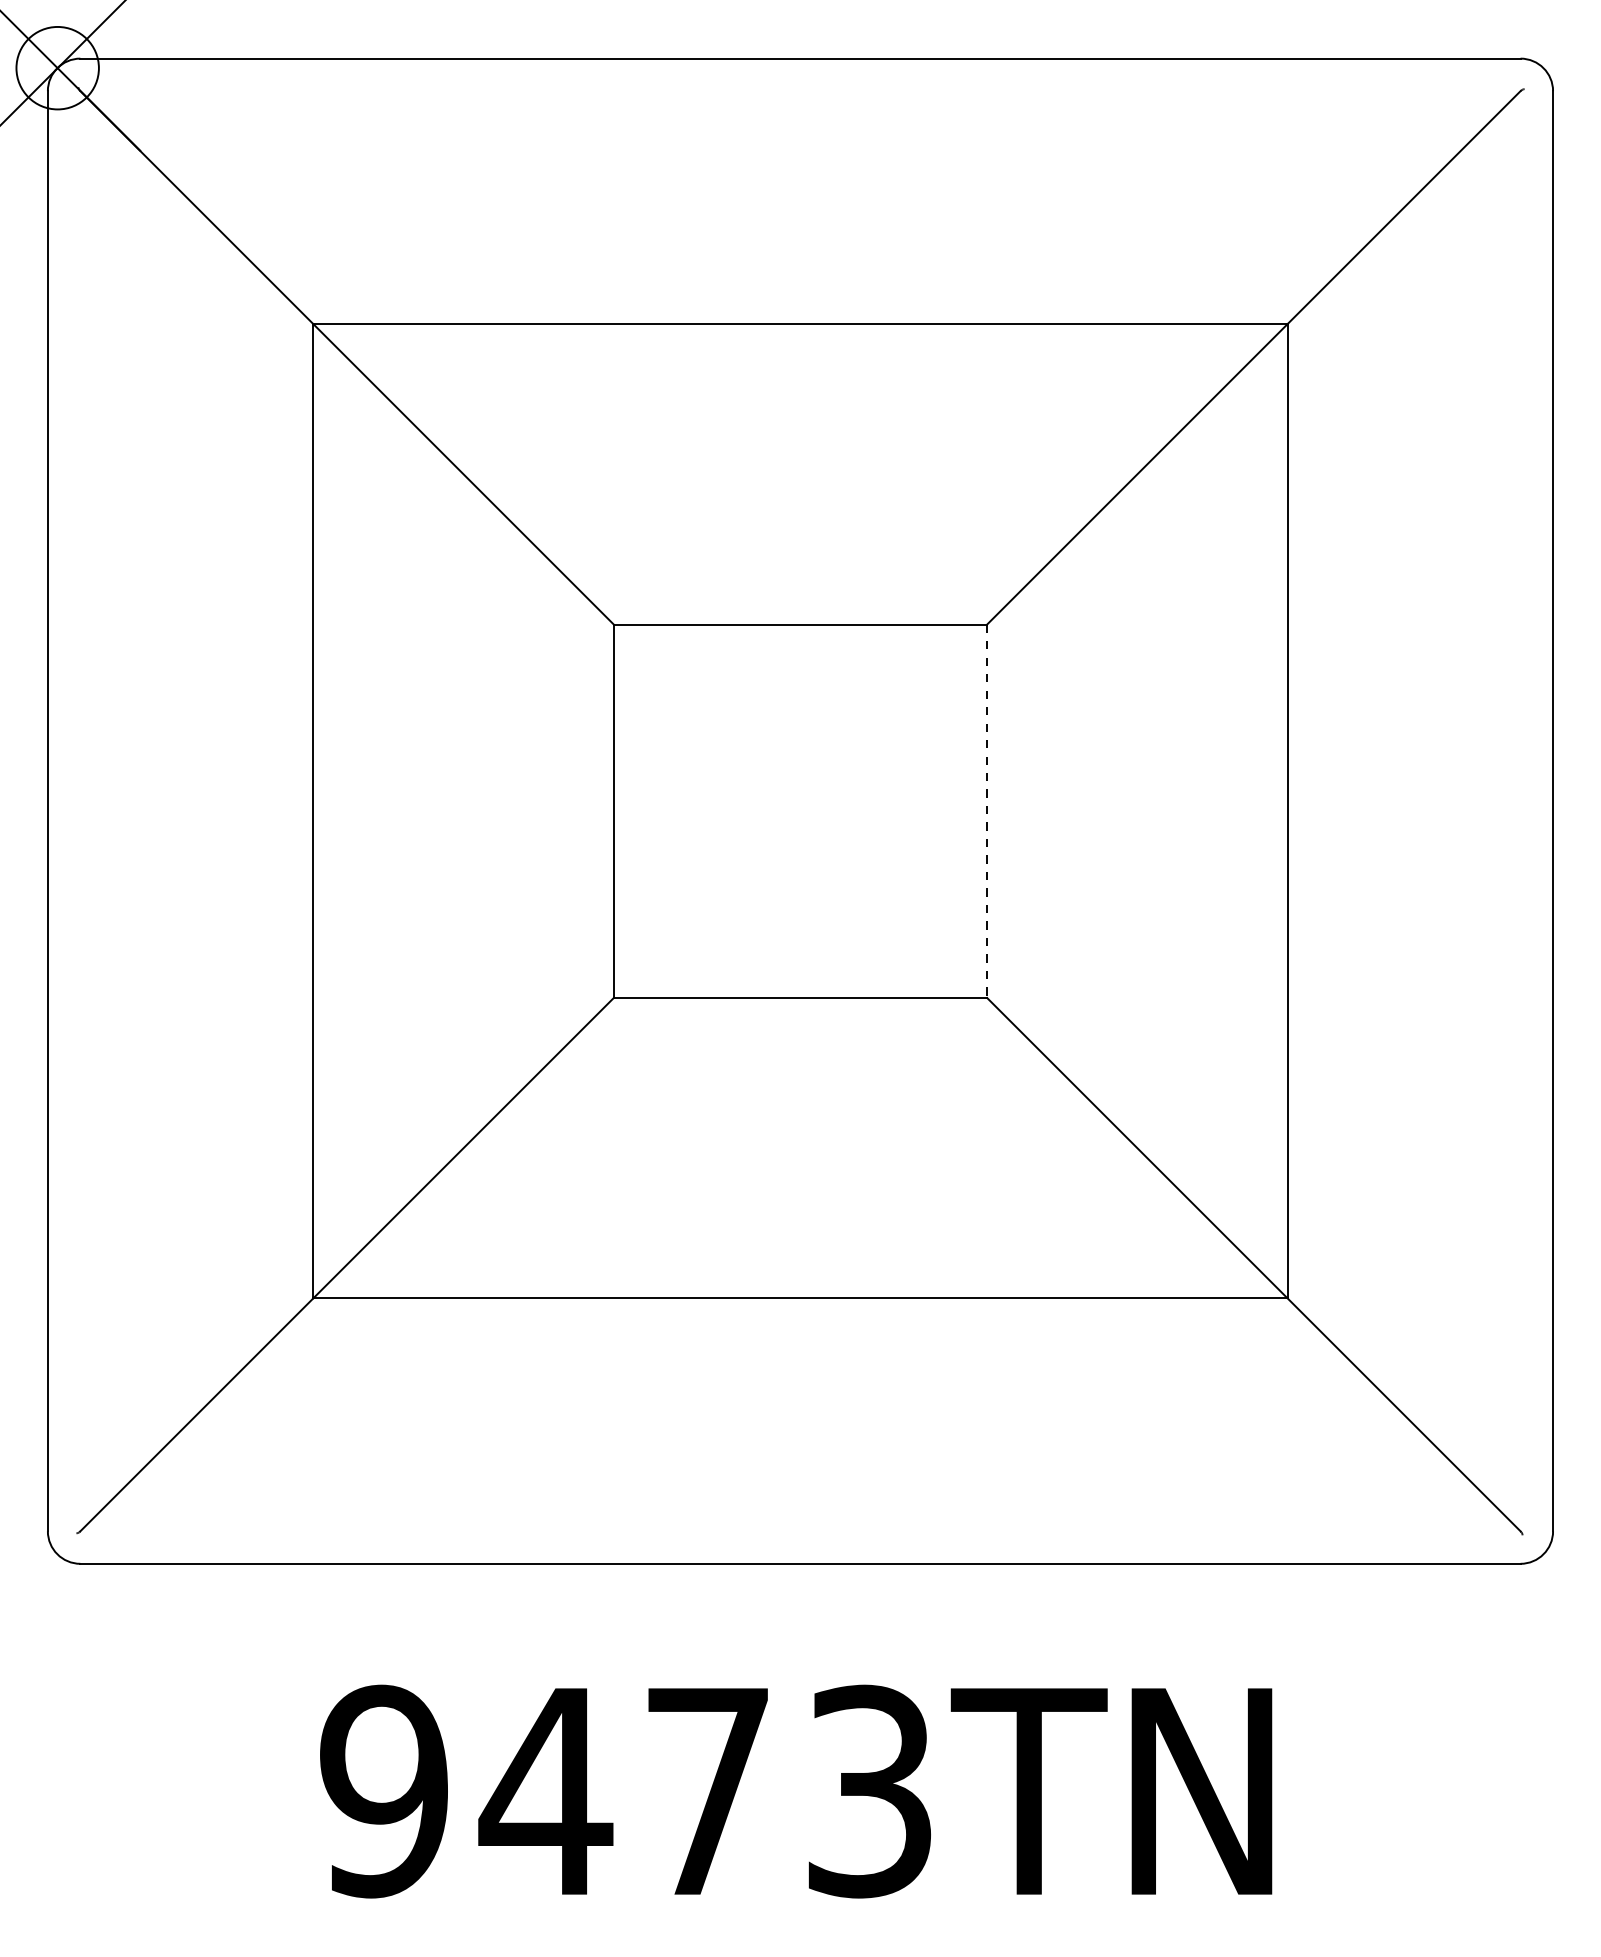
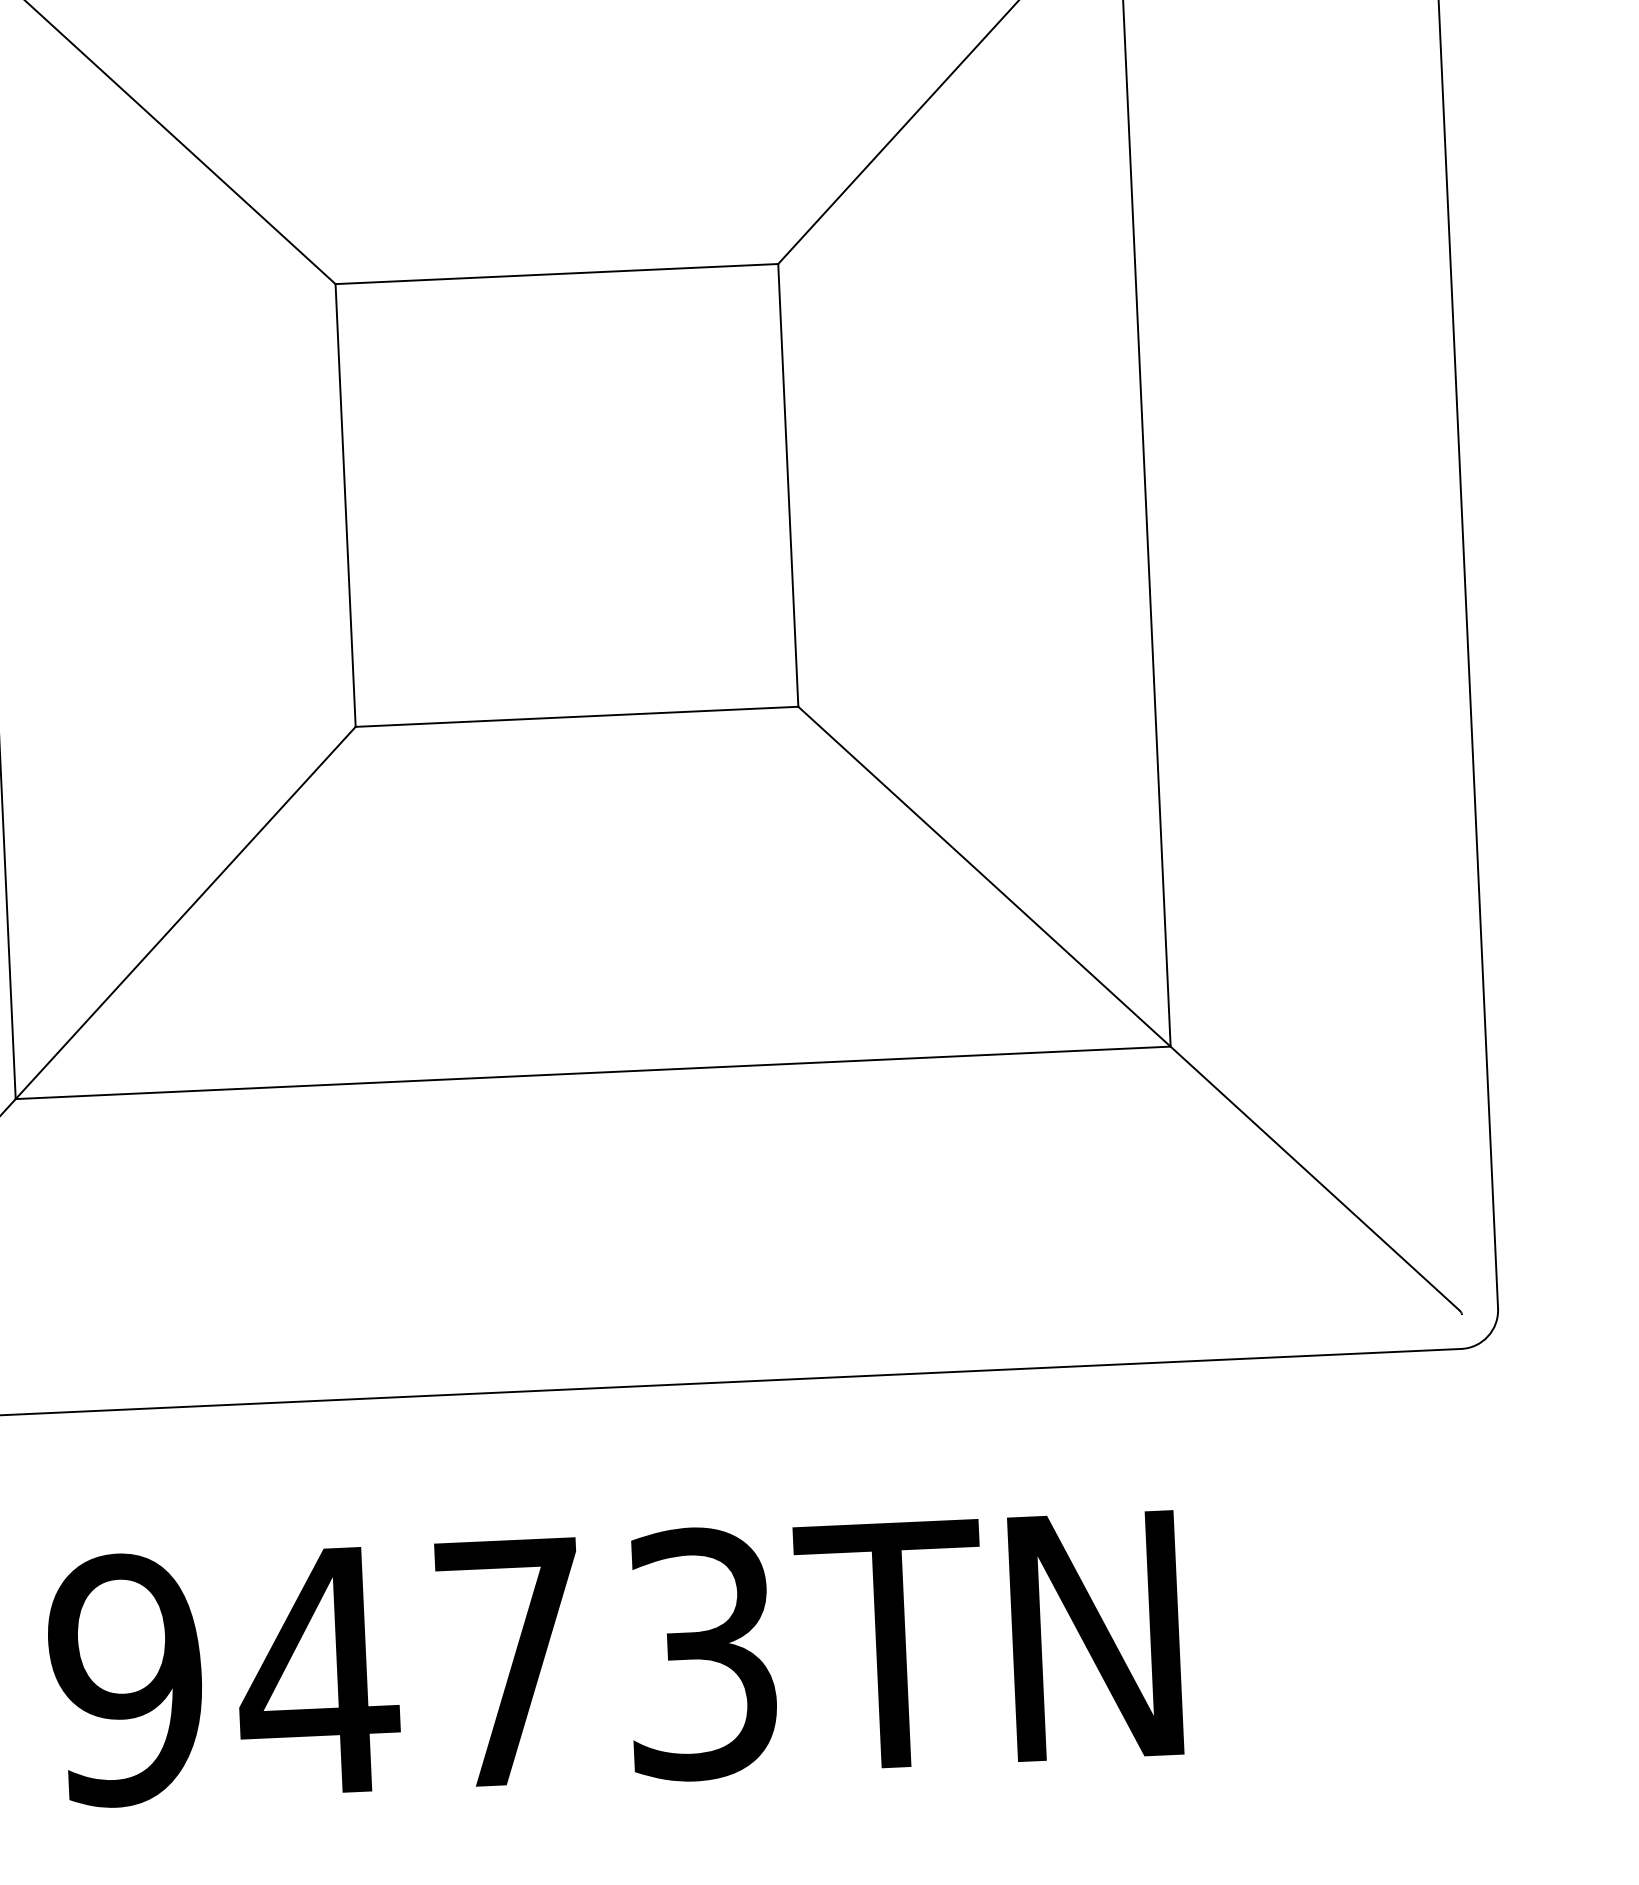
line: (987, 811) -> (788, 485), dashed -> solid

